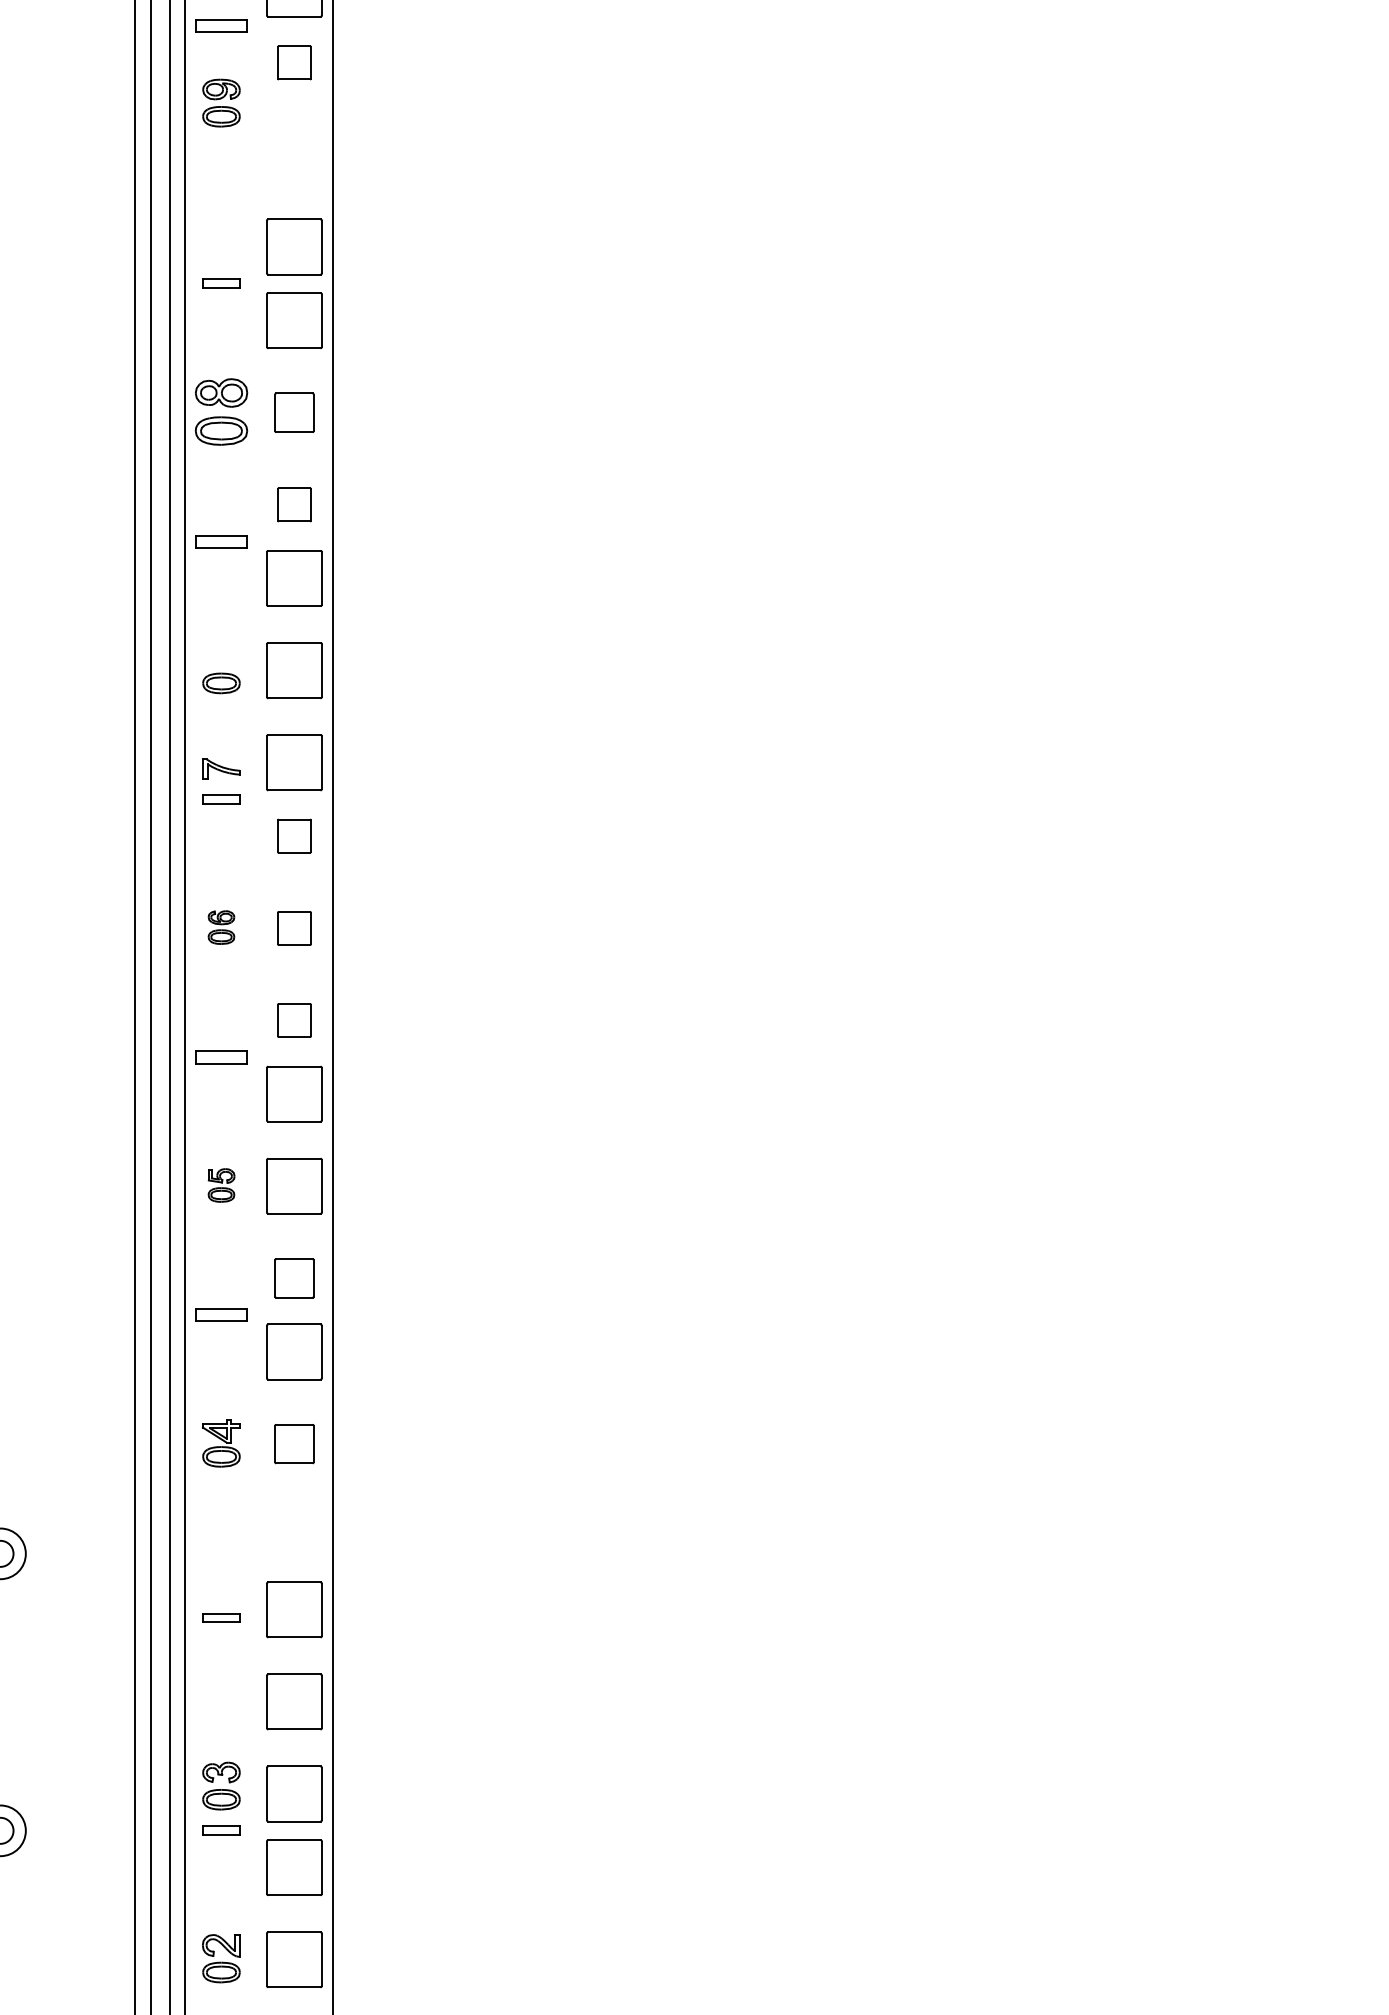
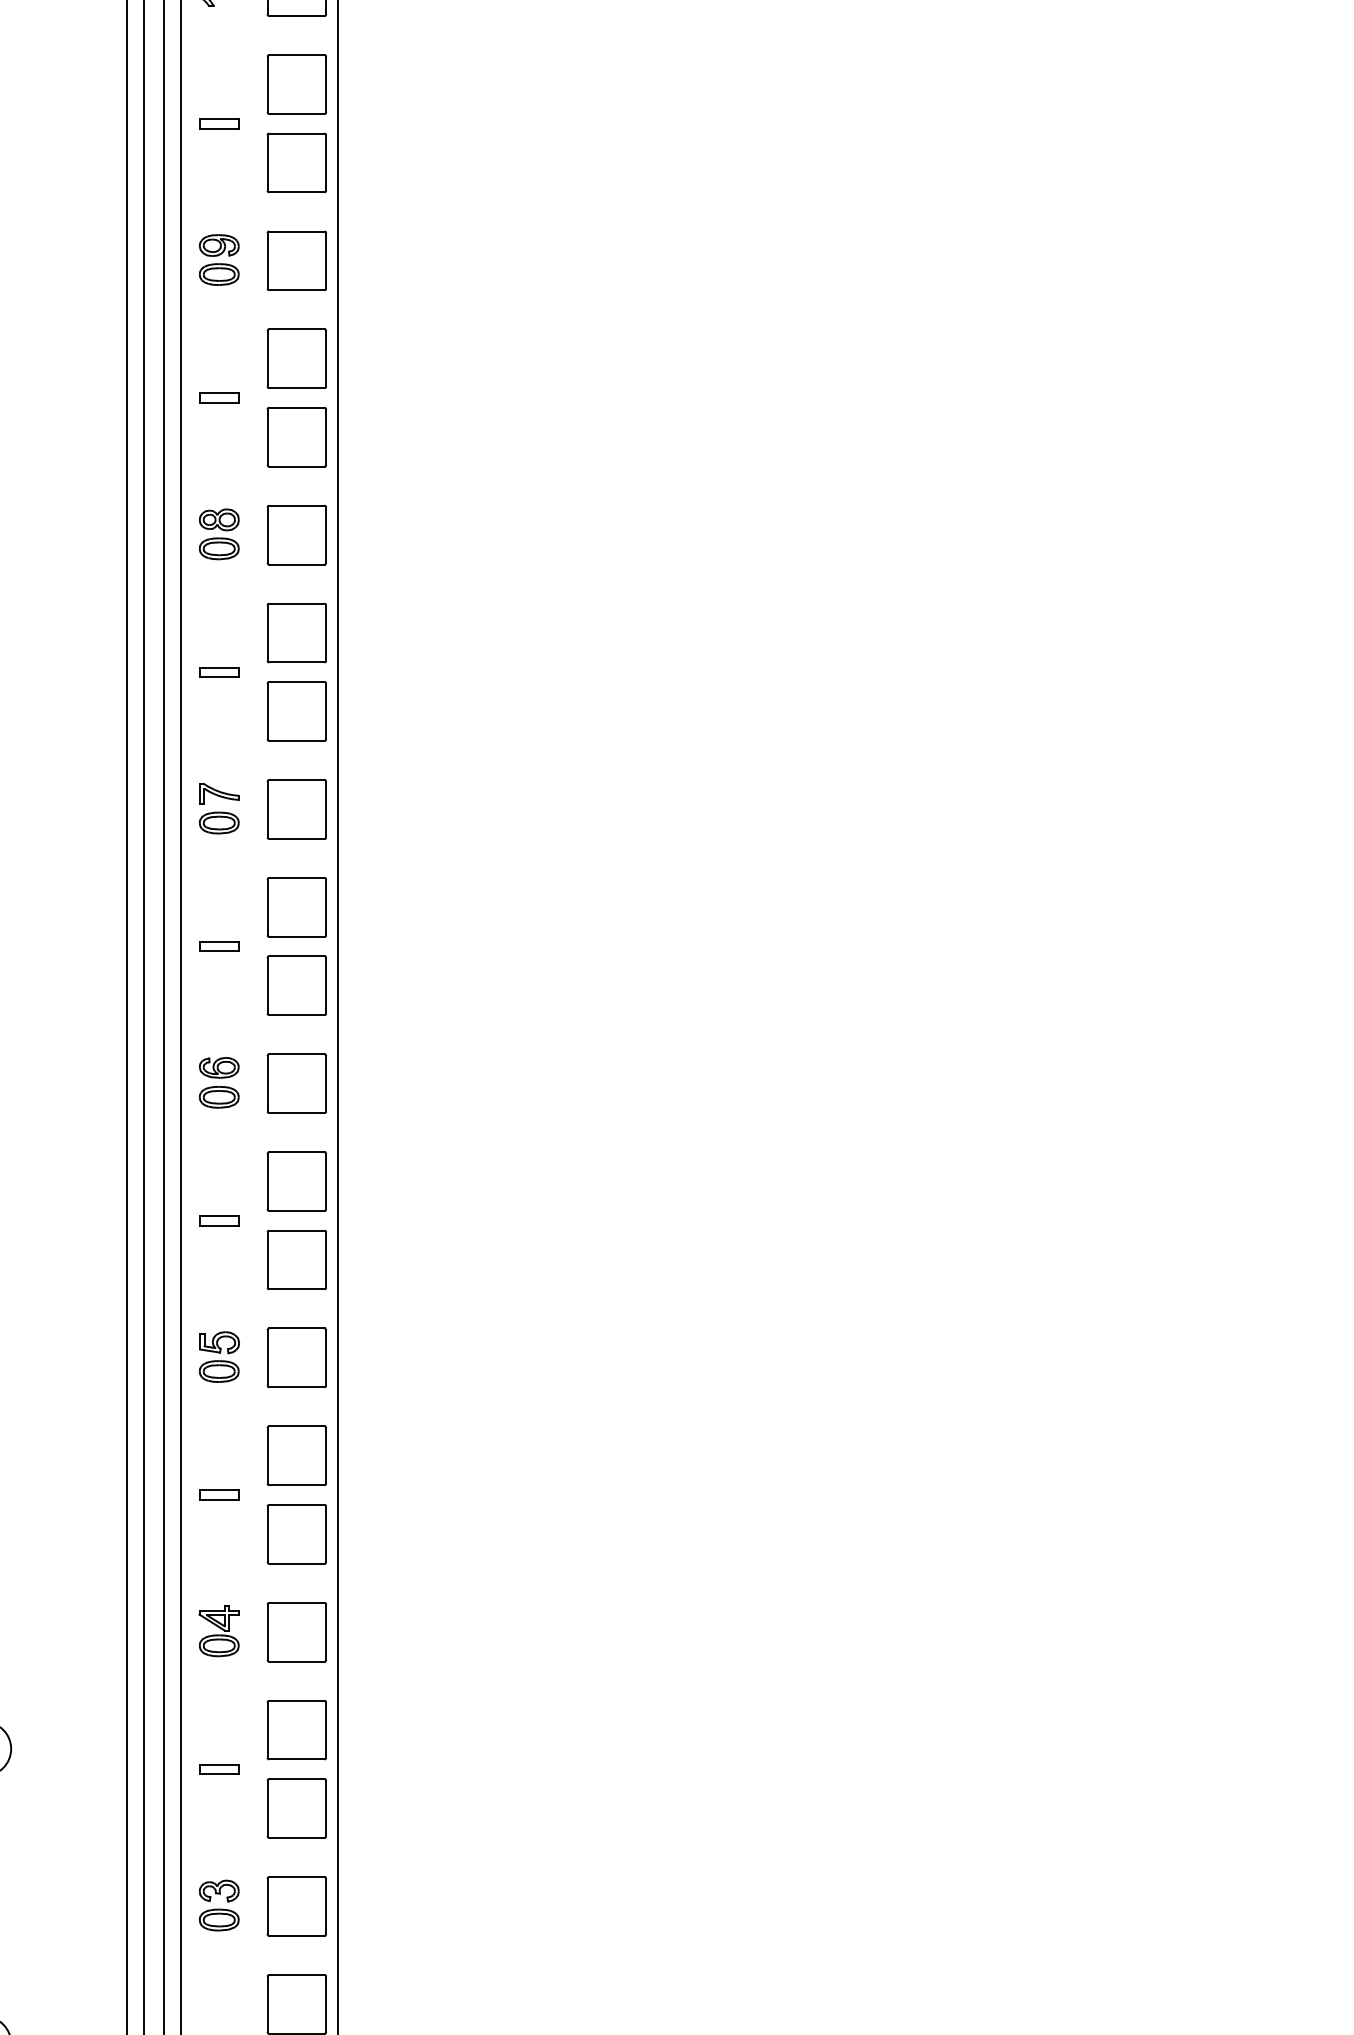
part: (221, 25) -> (219, 123), size x0.71
part: (294, 62) -> (296, 162), size x1.67
part: (221, 102) -> (219, 259), moved
part: (294, 154) -> (296, 260), added
part: (221, 411) -> (219, 533), size x0.71
part: (294, 412) -> (296, 534), size x1.43
part: (294, 504) -> (296, 632), size x1.67
part: (221, 541) -> (219, 672), size x0.71
part: (221, 768) -> (219, 793), moved
part: (294, 835) -> (296, 984), size x1.67
part: (221, 927) -> (219, 1082), size x1.43
part: (294, 928) -> (296, 1083), size x1.67
part: (294, 1020) -> (296, 1181), size x1.67
part: (221, 1057) -> (219, 1220), size x0.71
part: (221, 1185) -> (219, 1357), size x1.43
part: (294, 1278) -> (296, 1456), size x1.43
part: (221, 1315) -> (219, 1495), size x0.71
part: (294, 1443) -> (296, 1631), size x1.43
part: (294, 1535) -> (296, 1729), added
part: (221, 1617) -> (219, 1768), moved
part: (221, 1785) -> (219, 1904), moved

